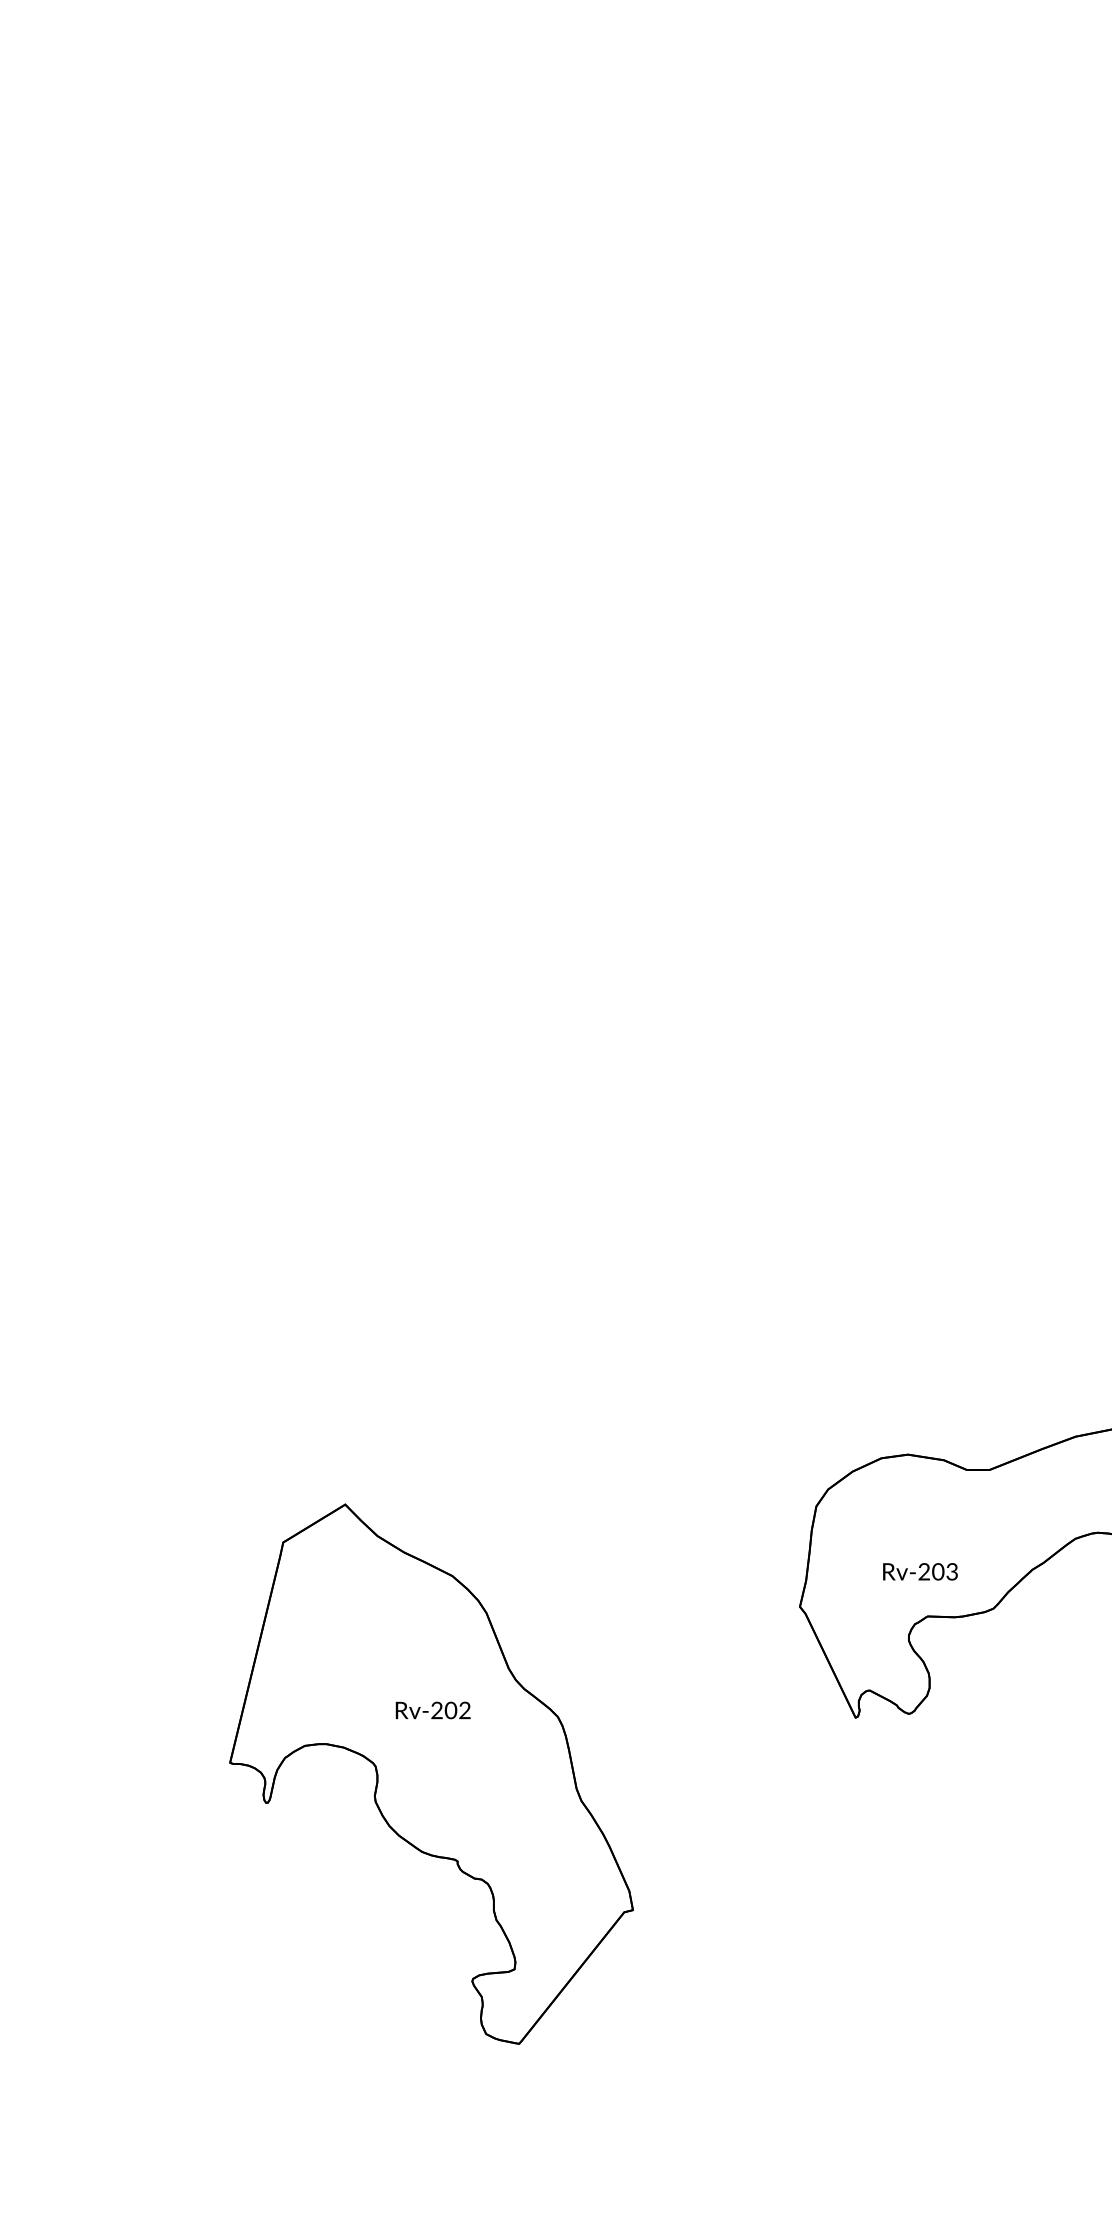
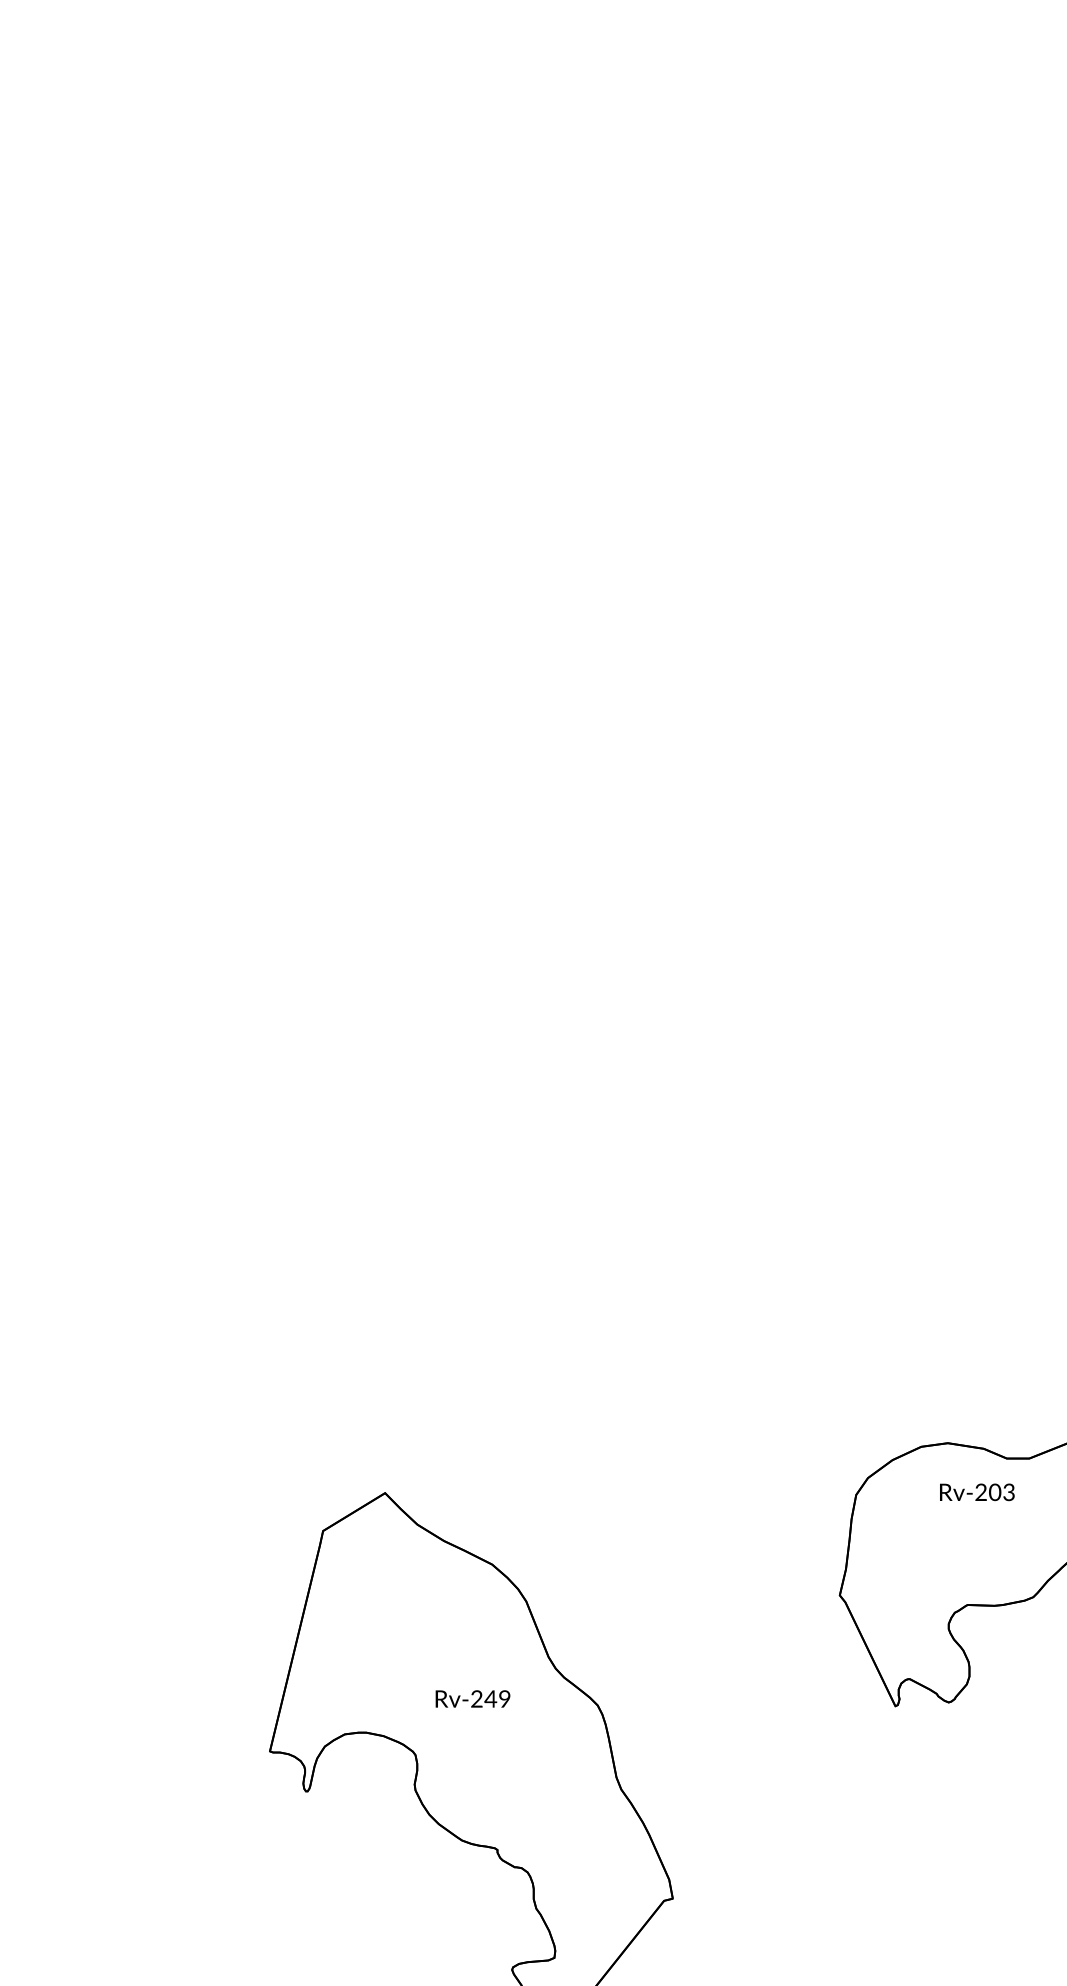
text: (920, 1571) -> (977, 1492), moved
text: (457, 1710) -> (497, 1699), Rv-202 -> Rv-249

